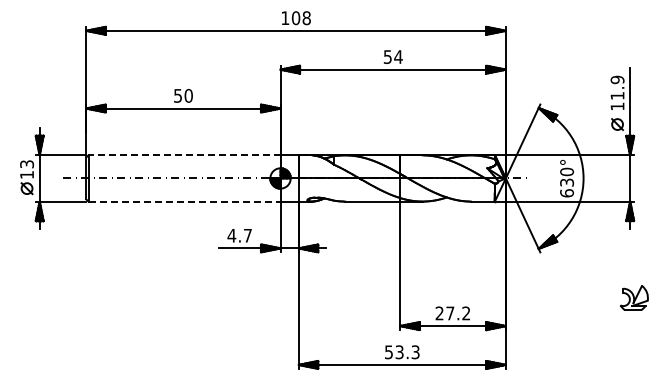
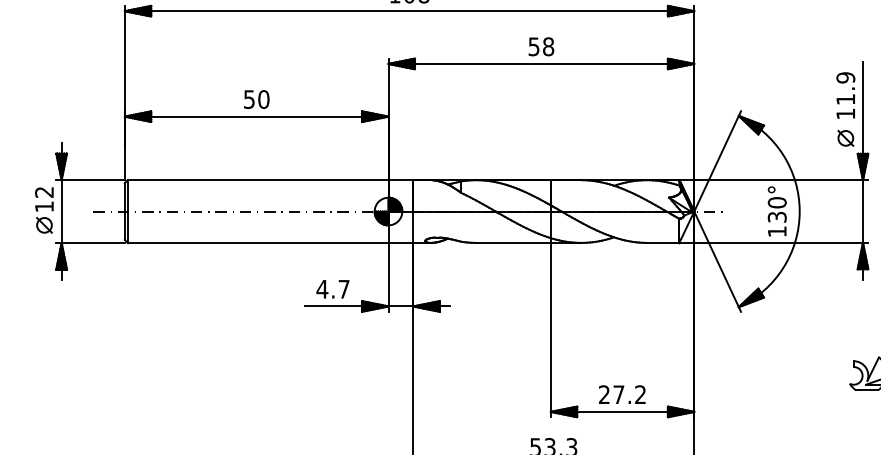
text: (398, 57) -> (548, 47), 54 -> 58
line: (184, 155) -> (258, 180), dashed -> solid
text: (27, 164) -> (45, 192), 13 -> 12
text: (566, 193) -> (776, 231), 630° -> 130°
line: (184, 201) -> (258, 242), dashed -> solid

